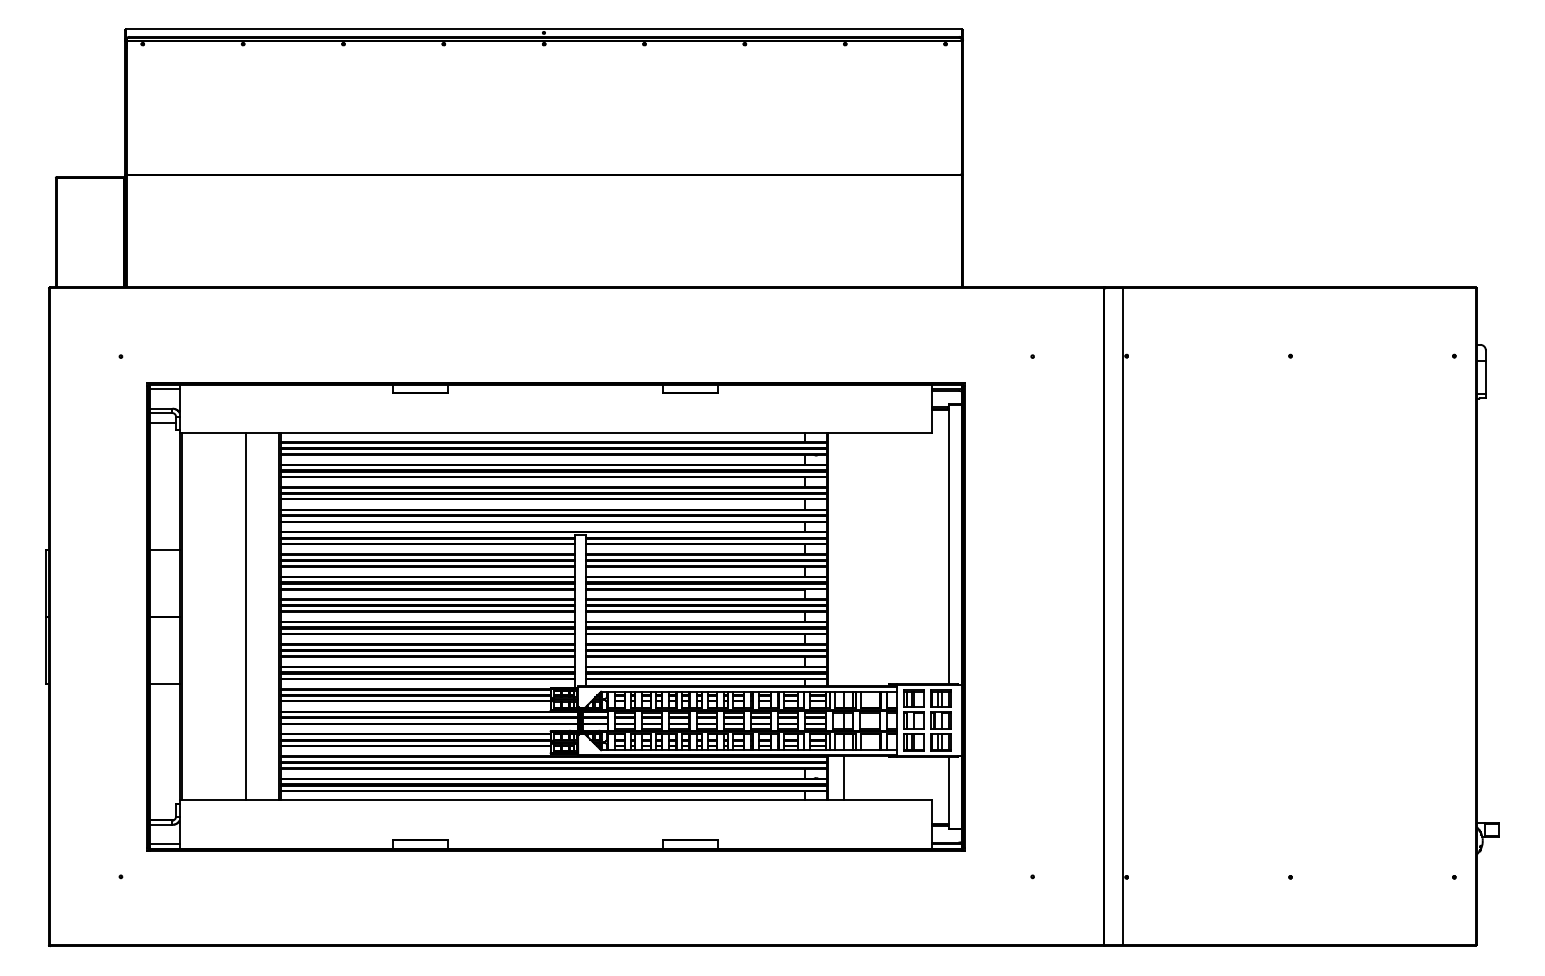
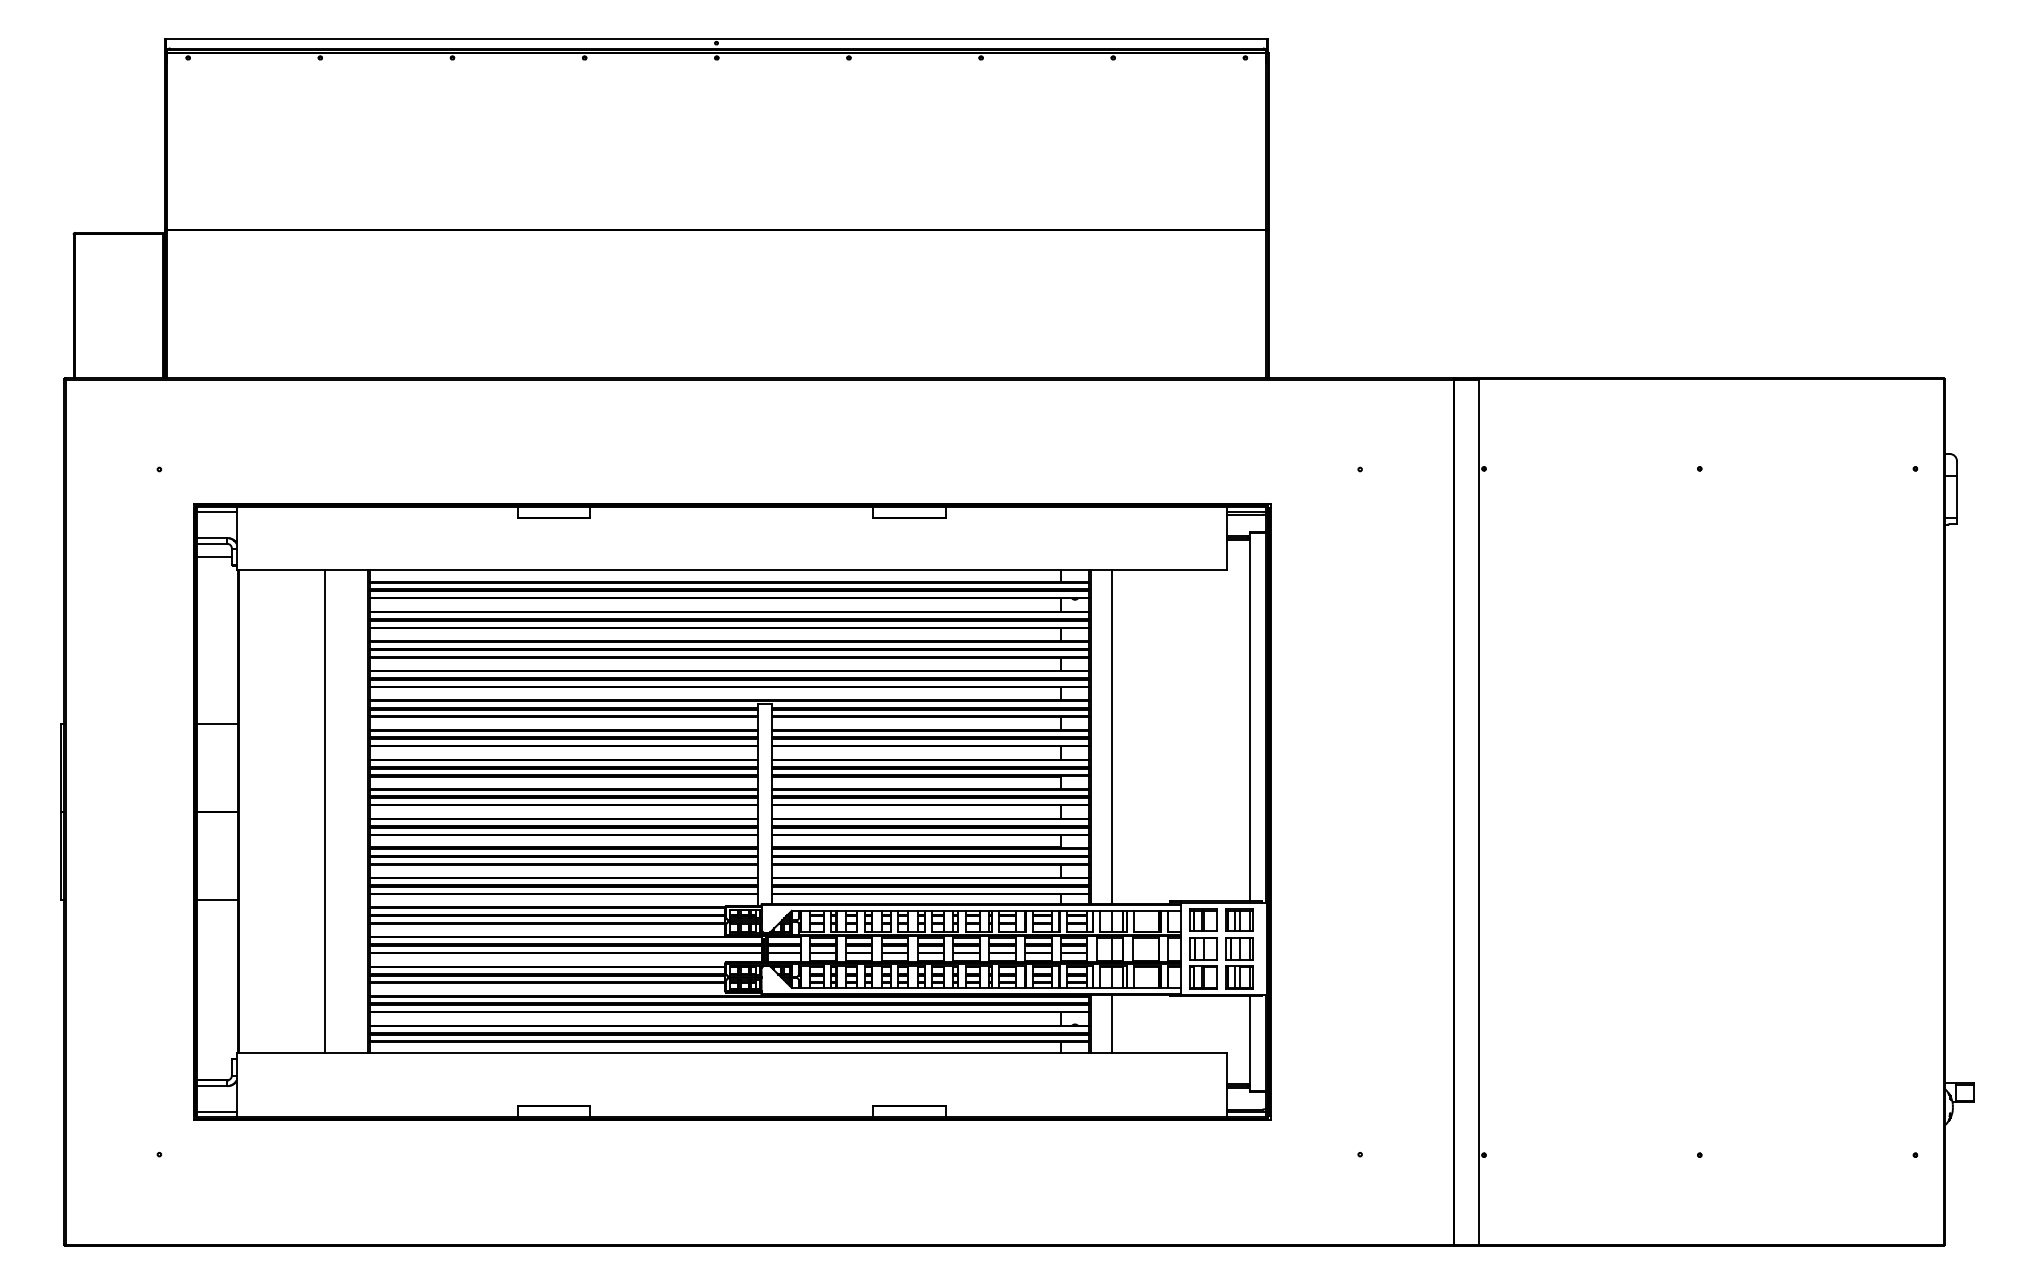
line: (844, 559) -> (1112, 736), added

